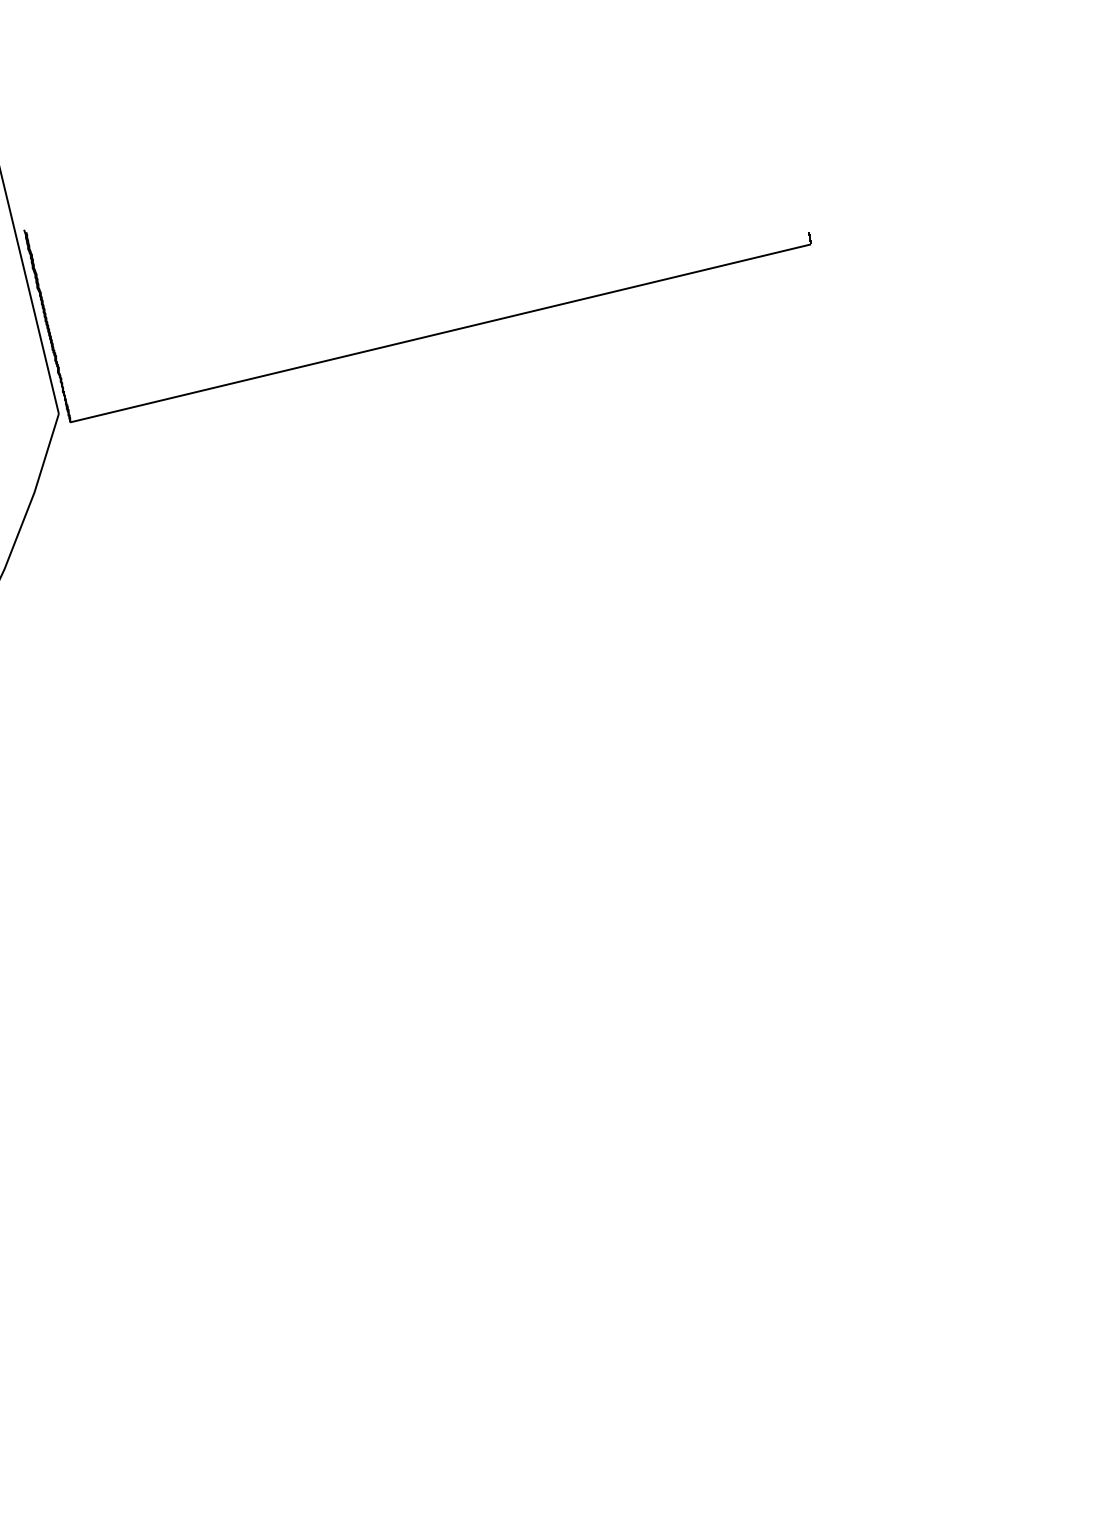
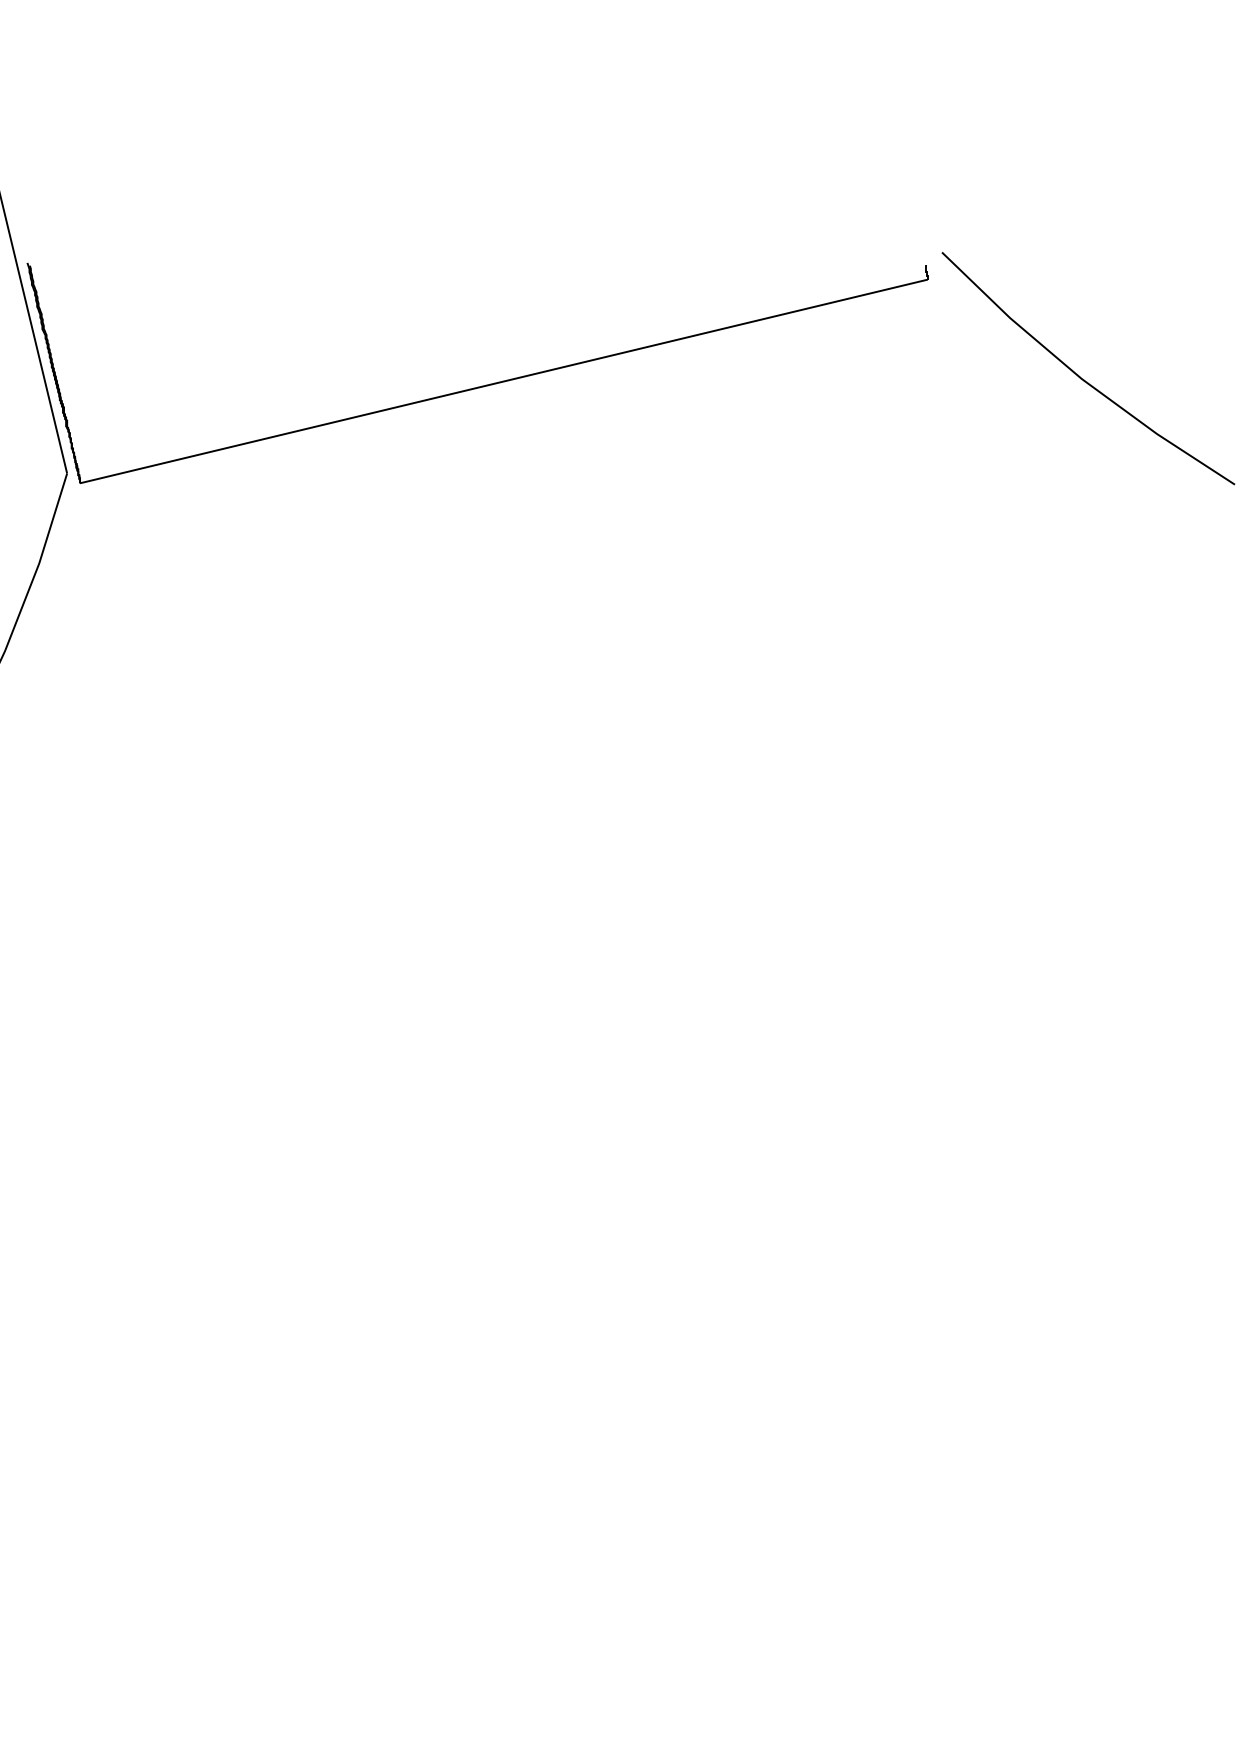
curve: (944, 329) -> (1080, 376), added

